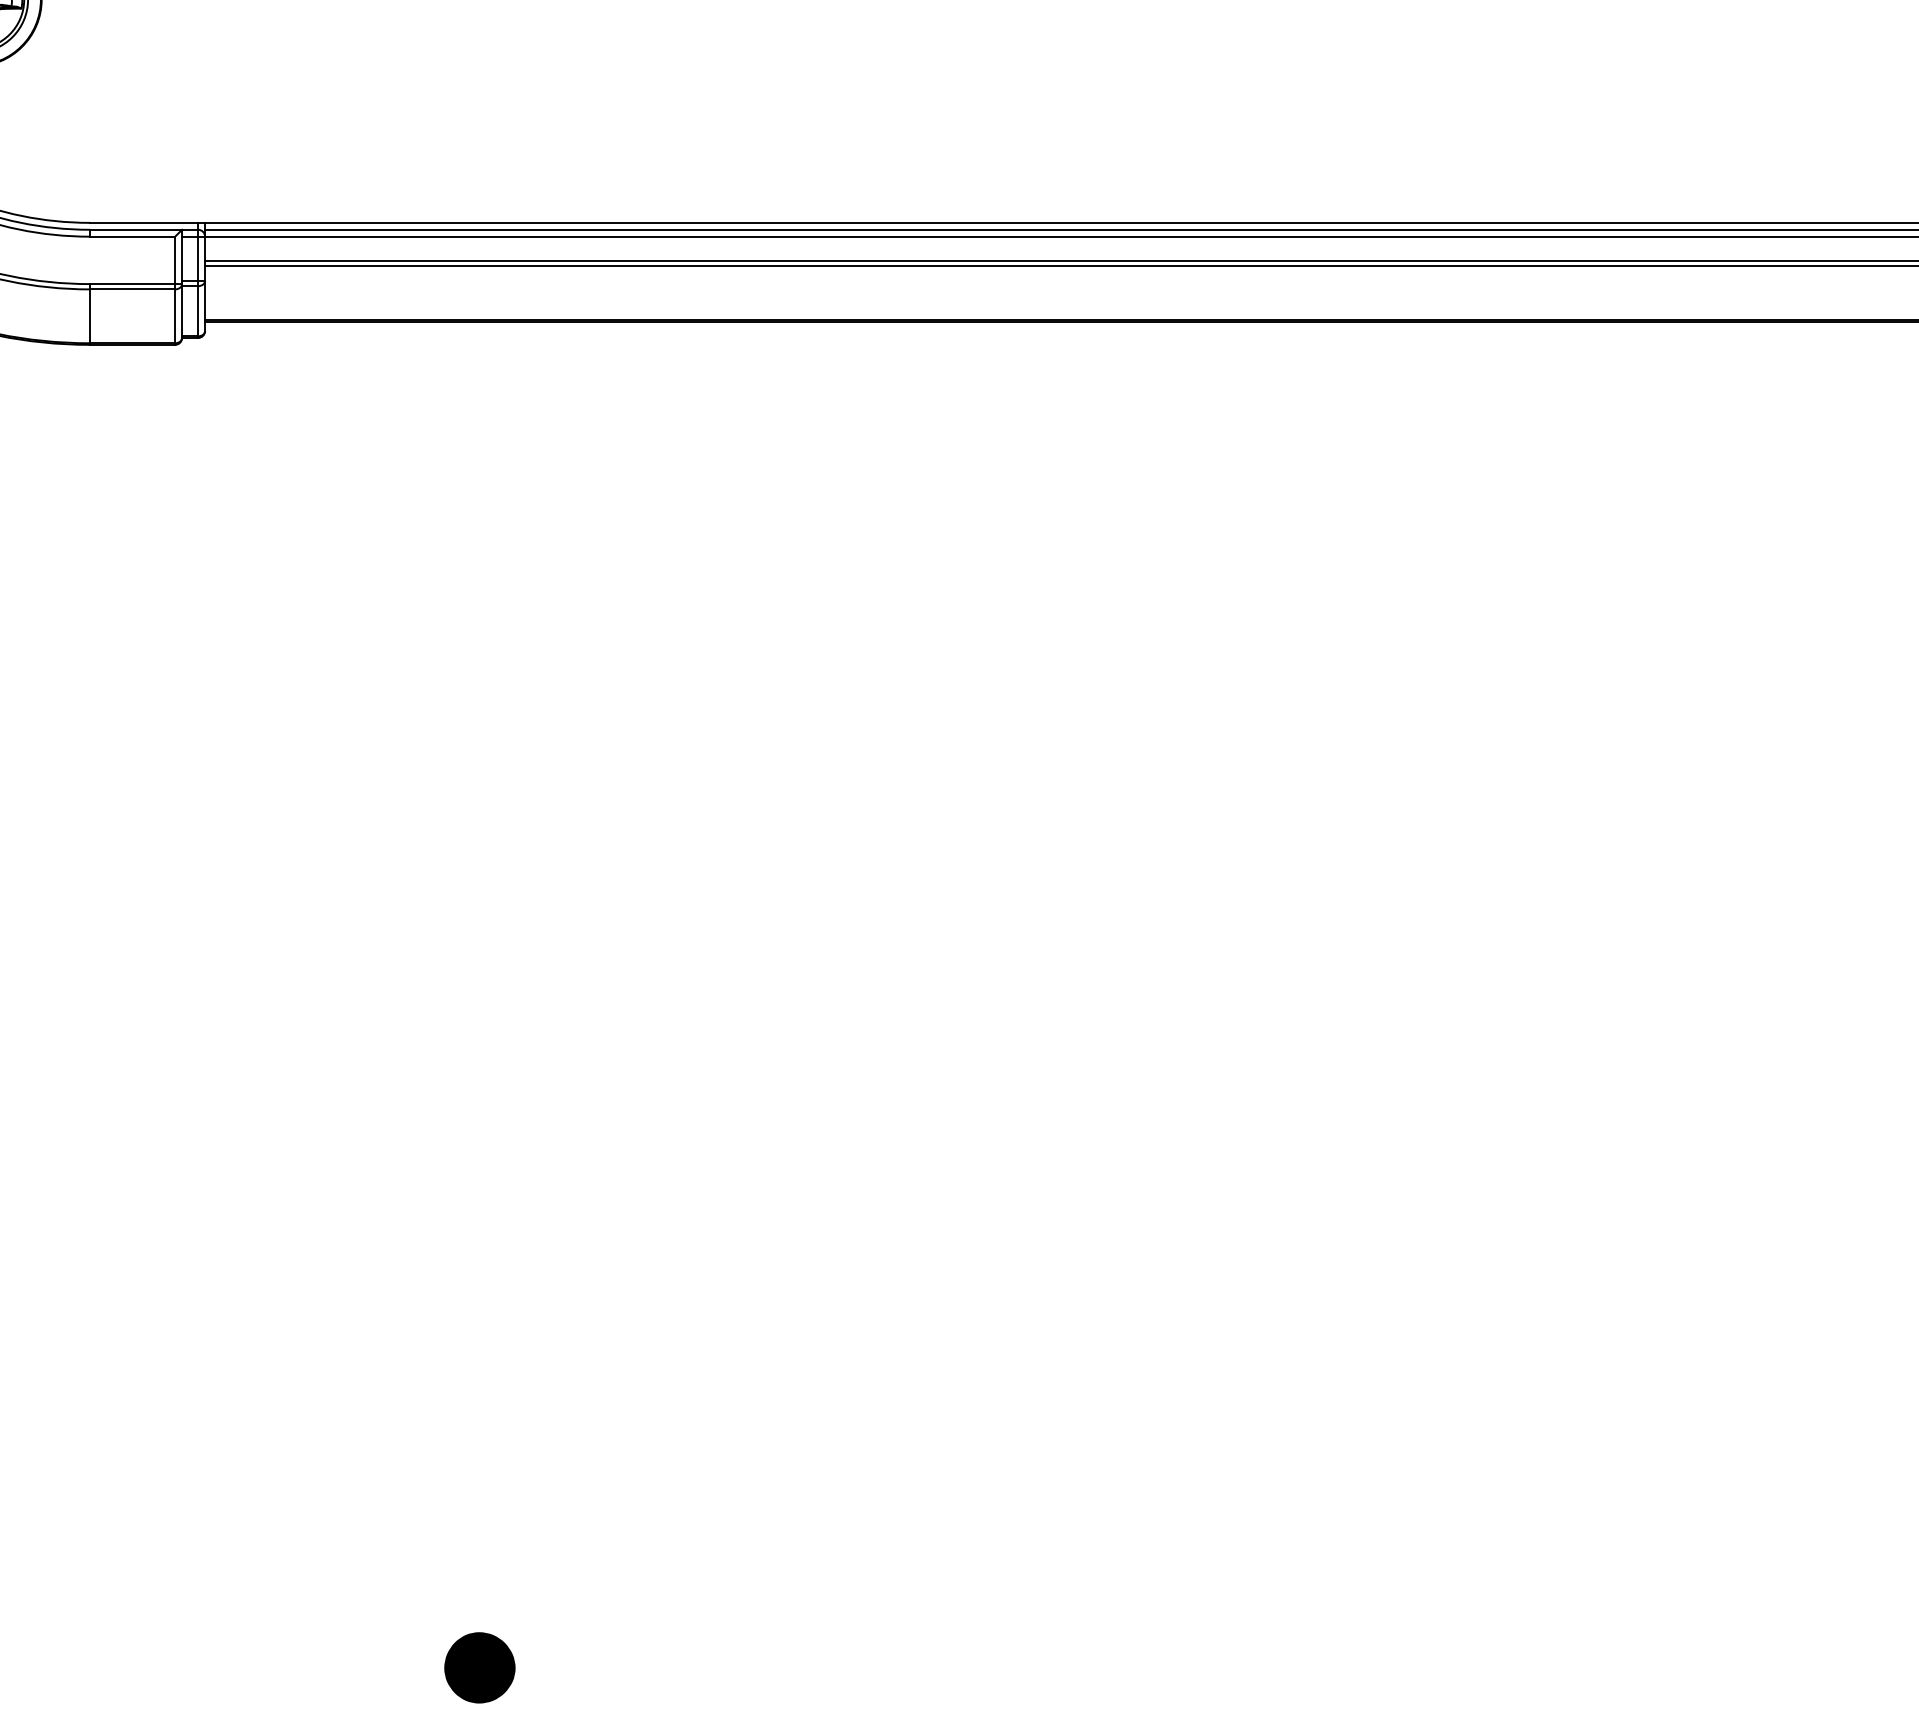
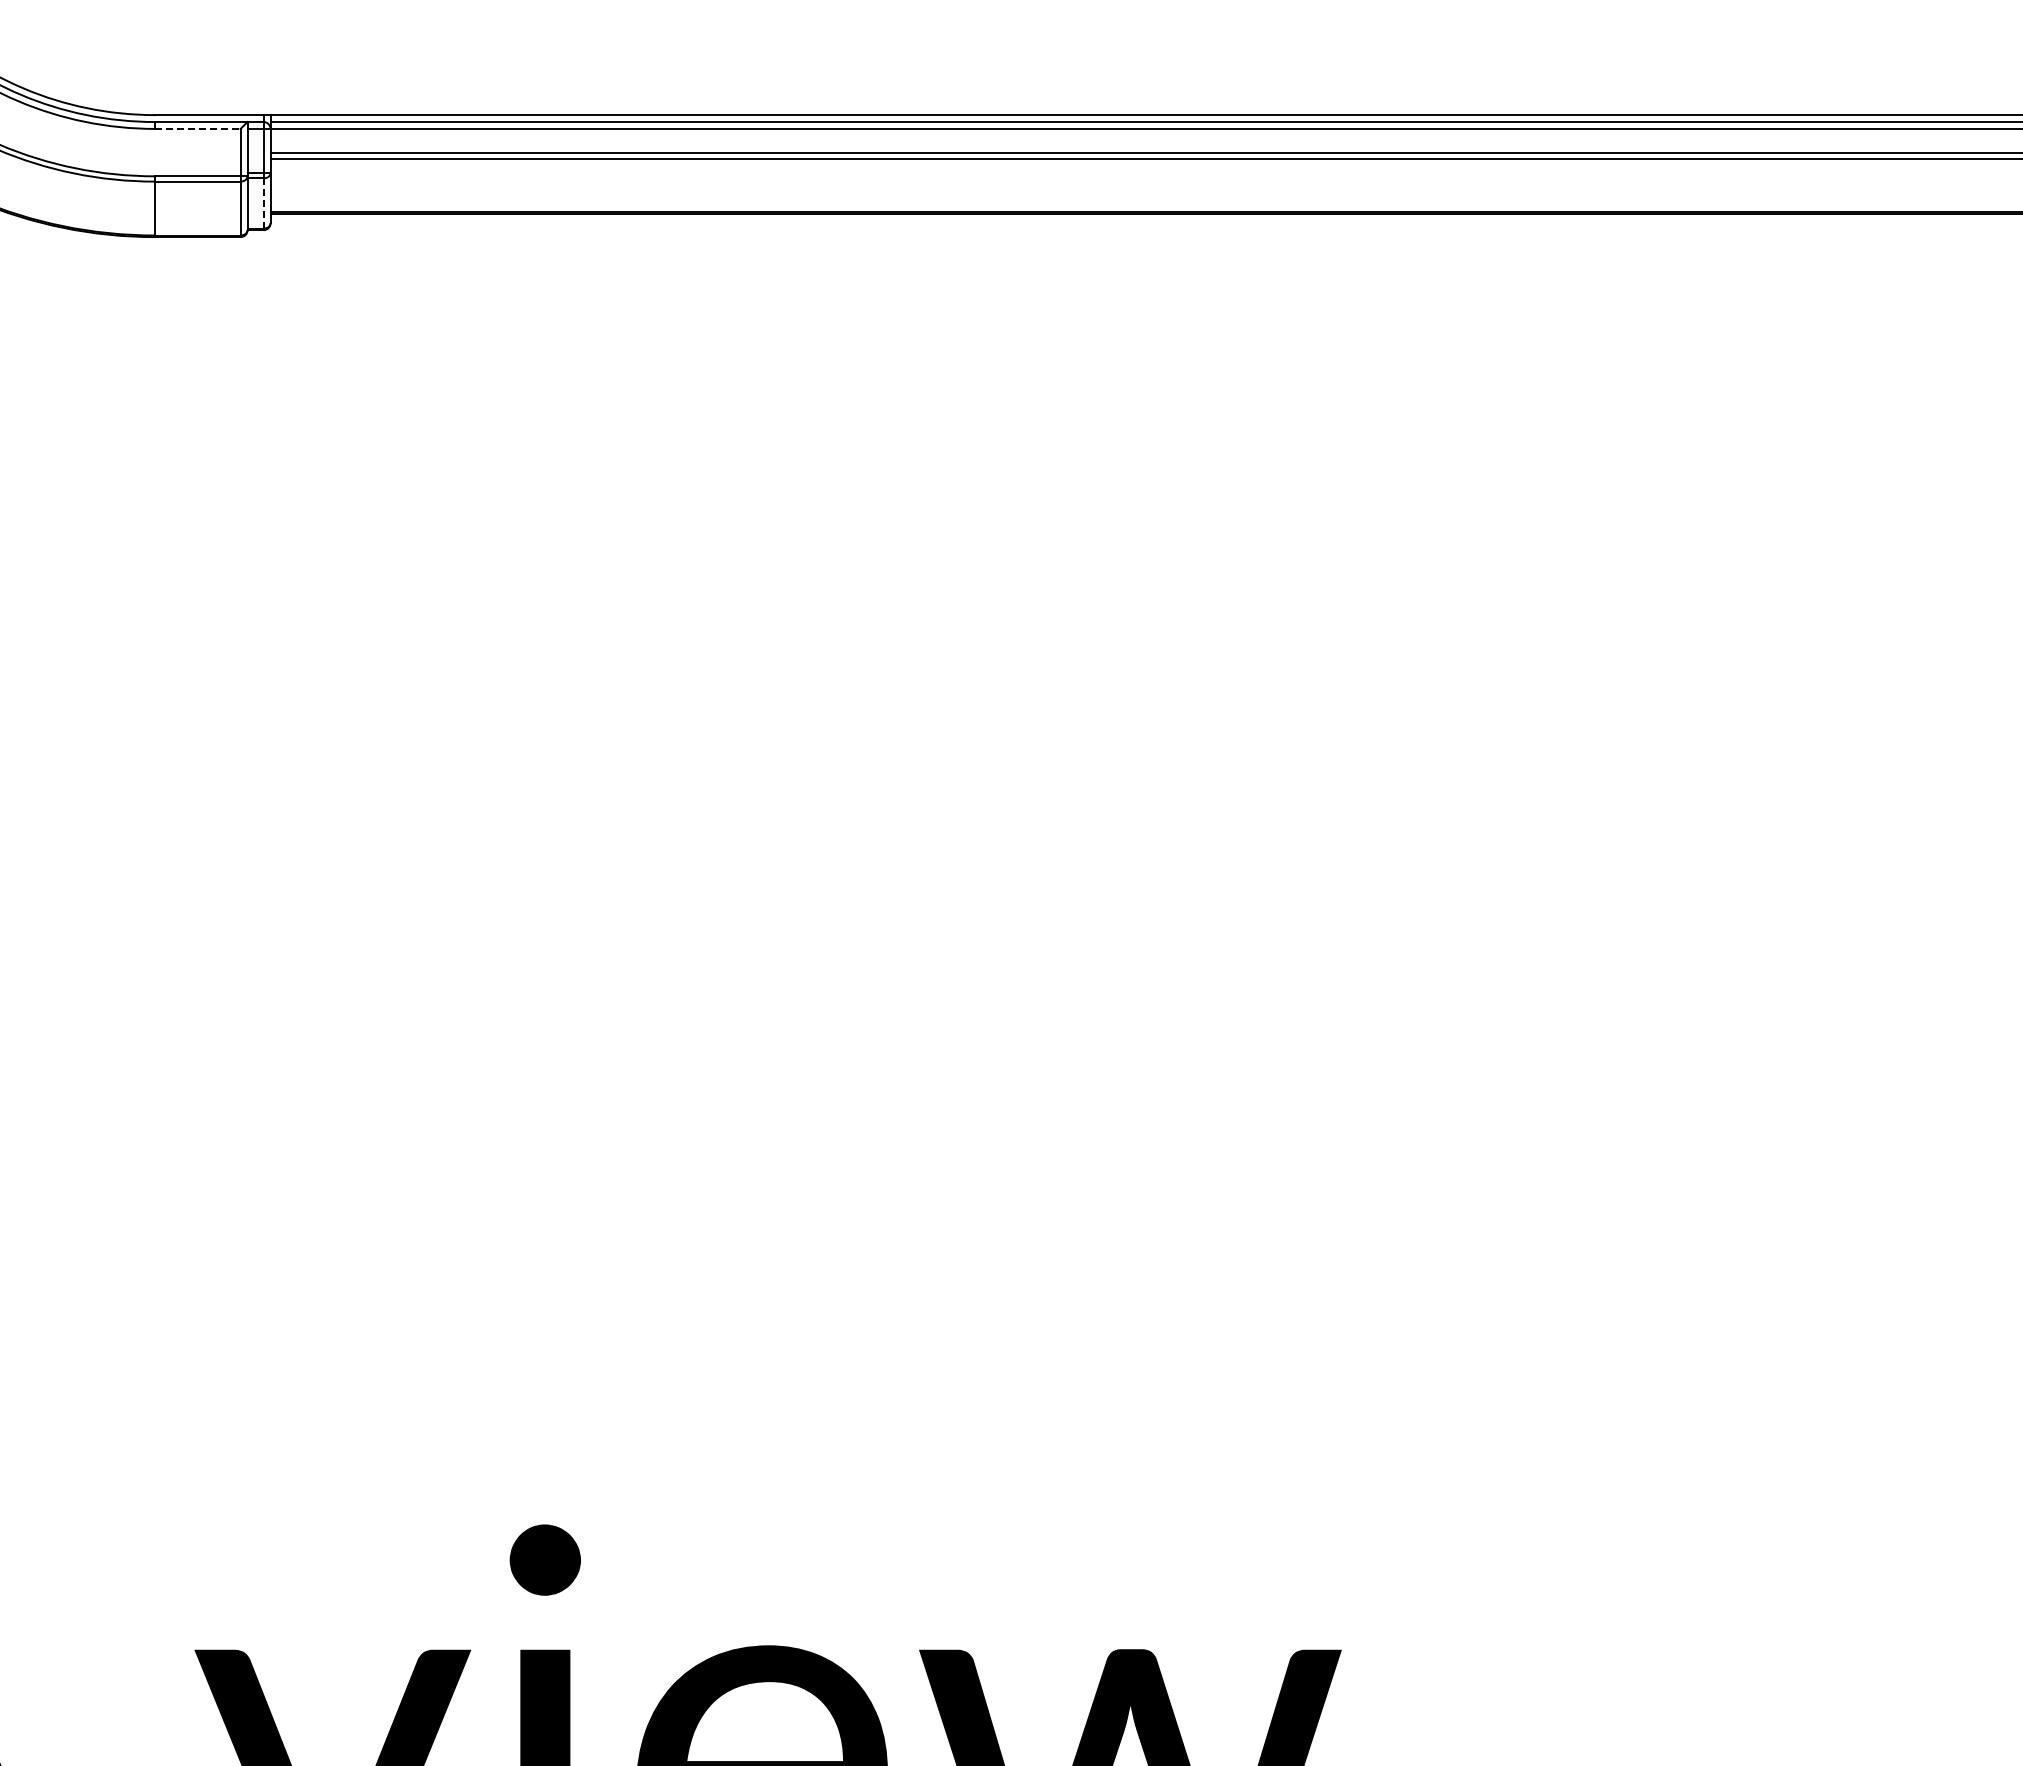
line: (133, 236) -> (198, 128), solid -> dashed
line: (198, 312) -> (263, 204), solid -> dashed

